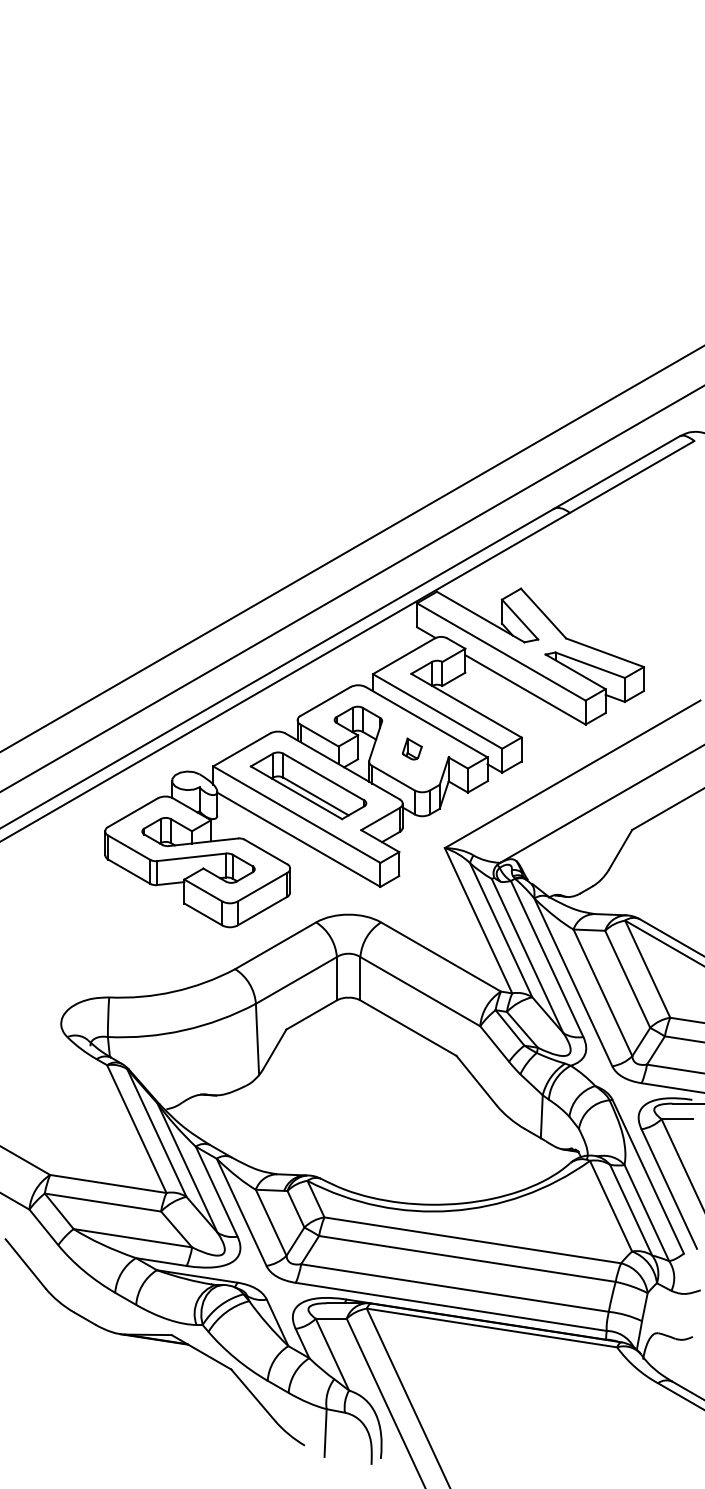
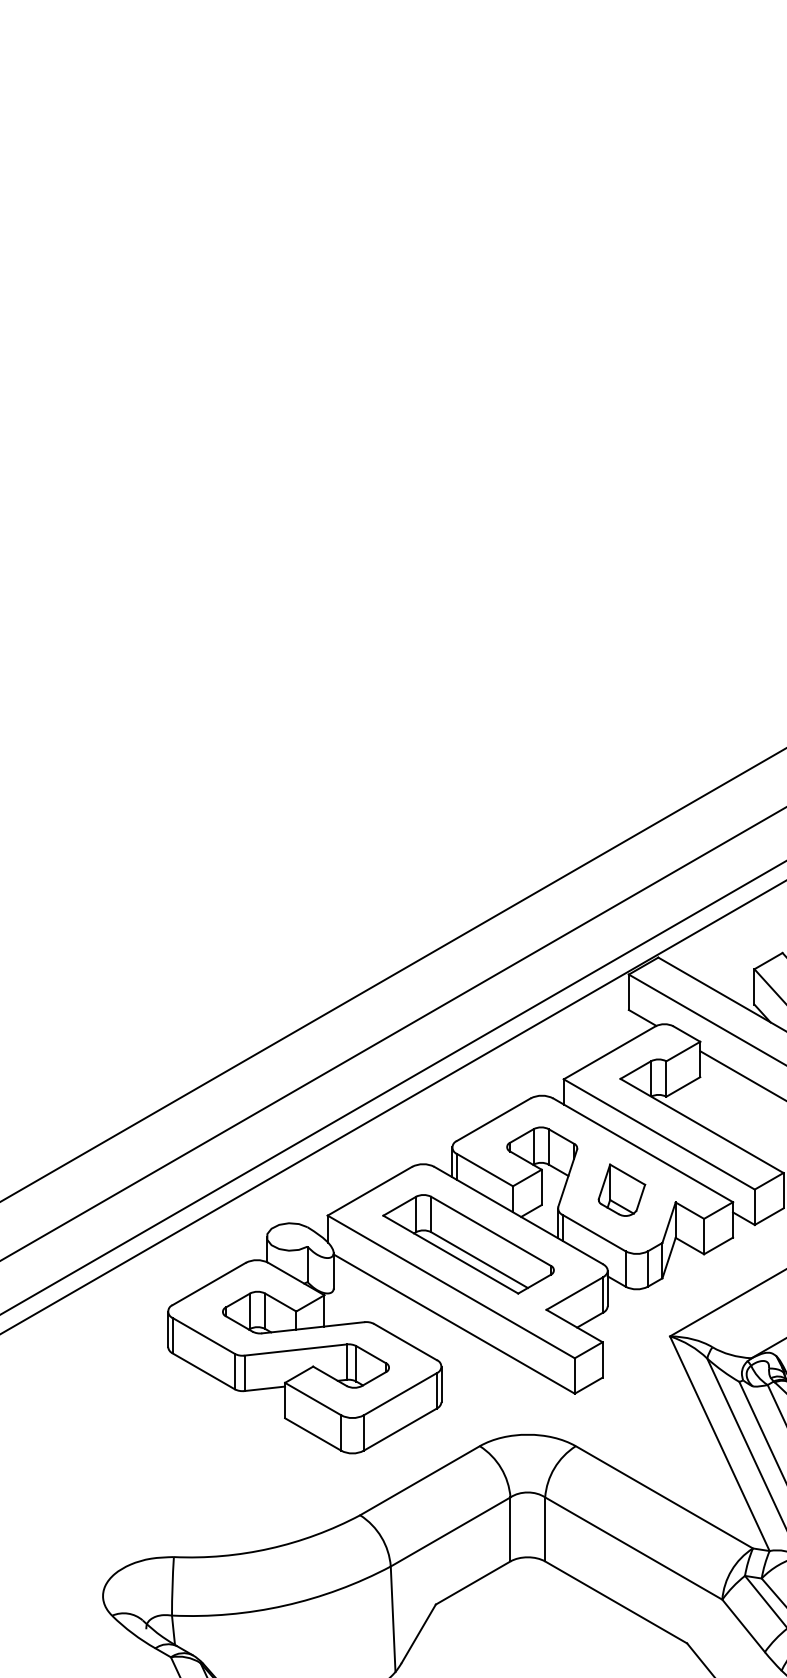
part: (412, 748) -> (622, 1189), size x1.67

